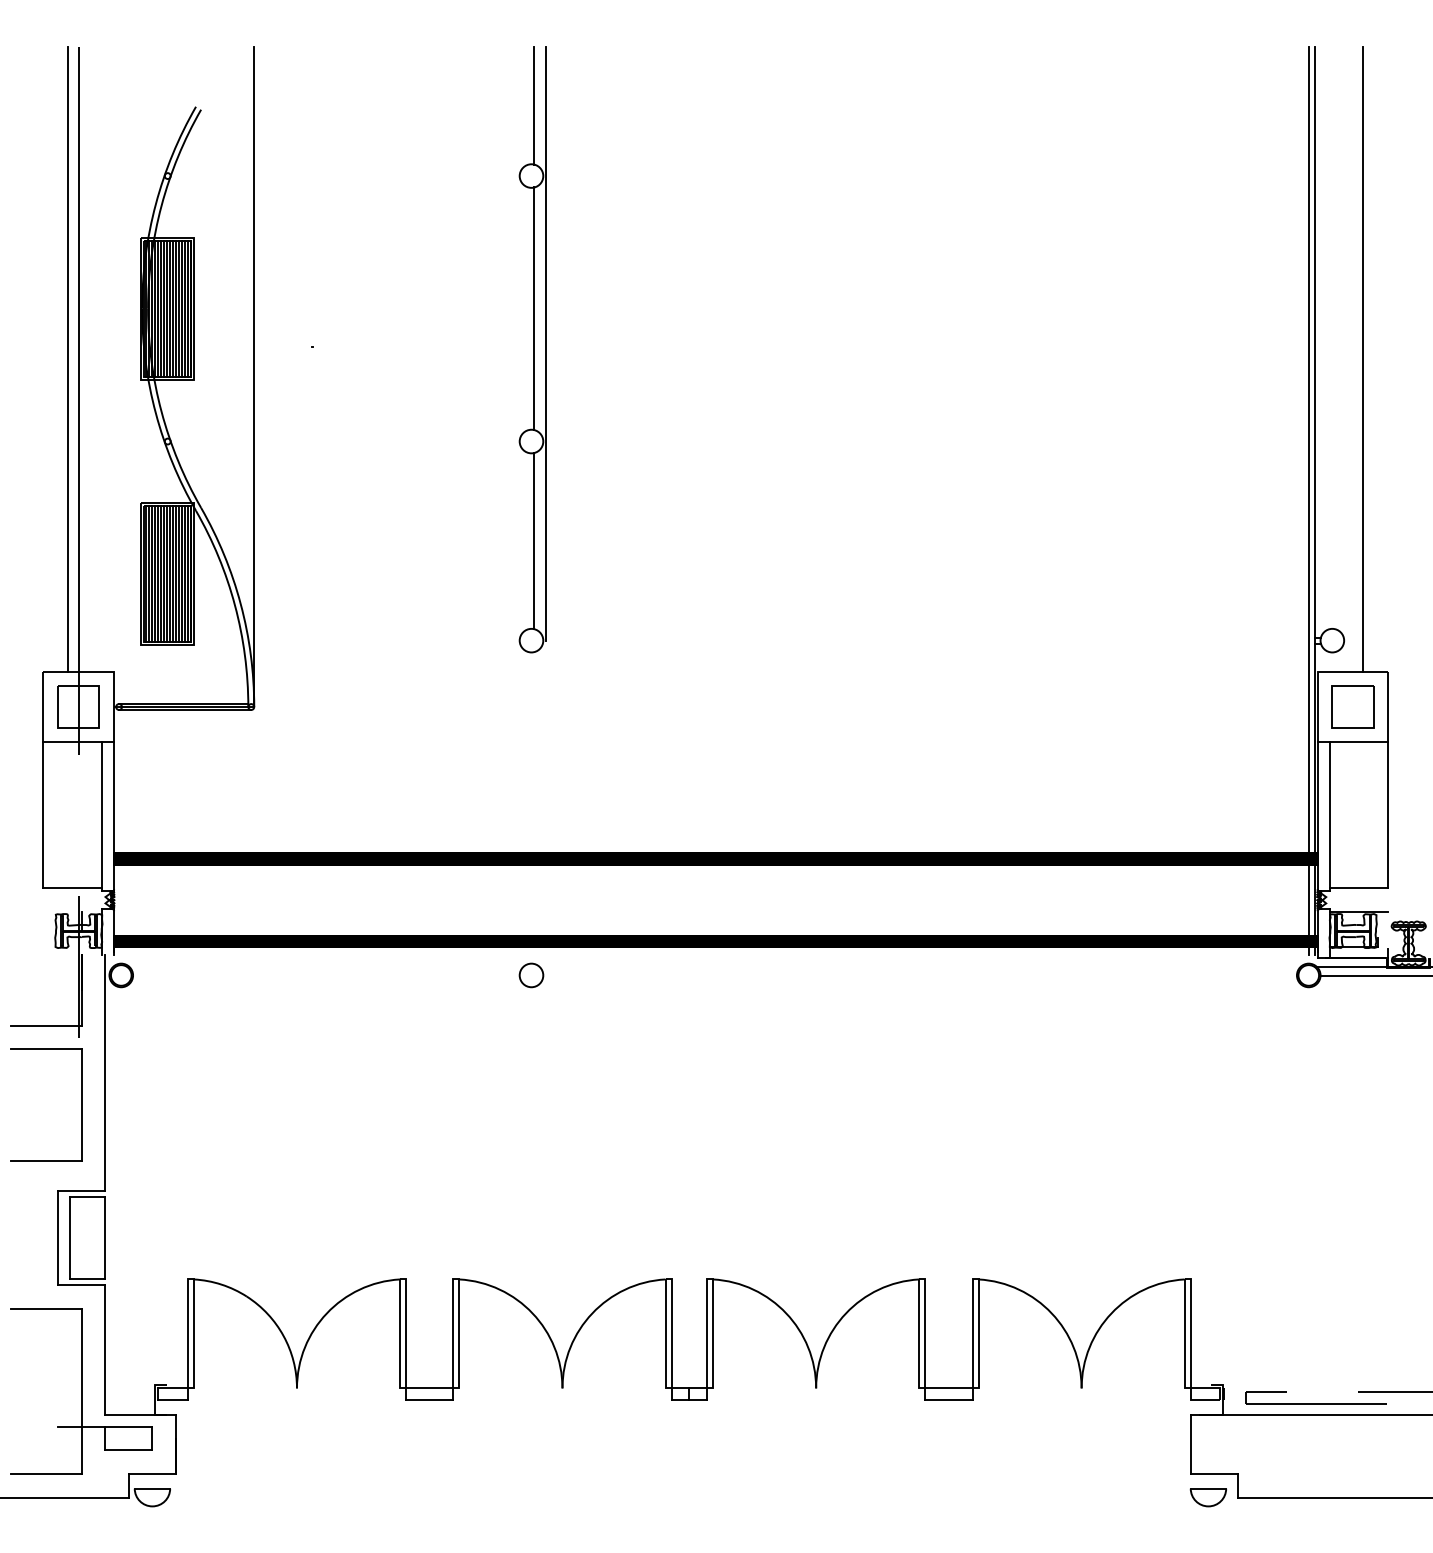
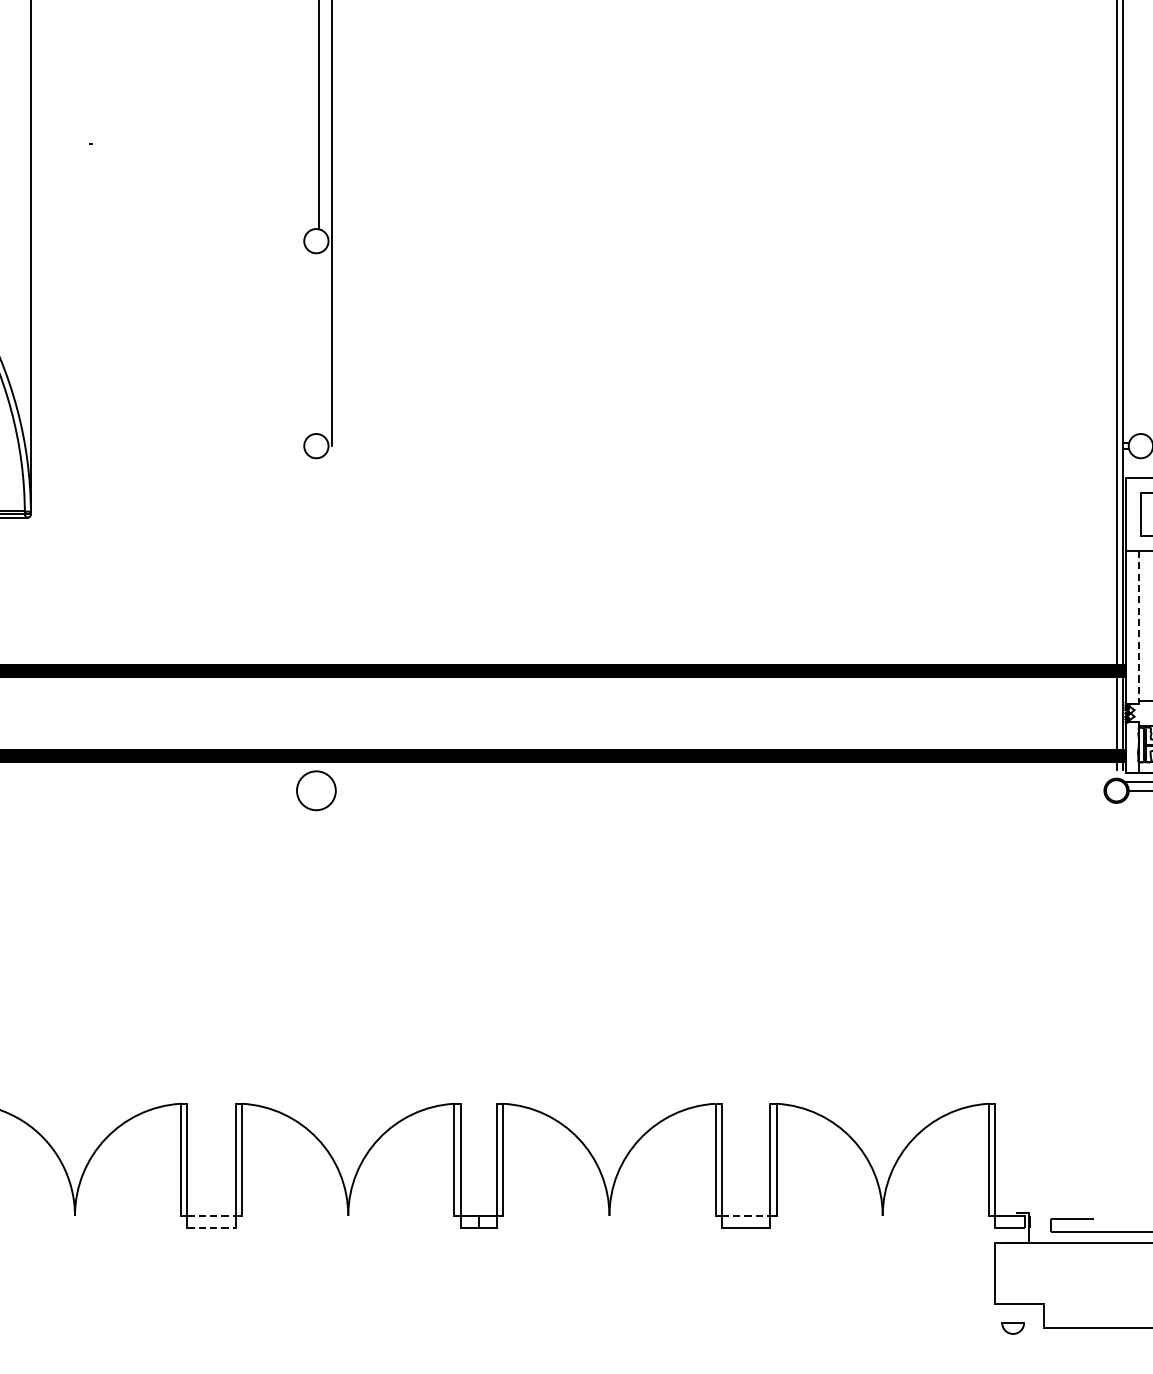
line: (534, 540) -> (319, 343), removed
line: (1330, 817) -> (1138, 628), solid -> dashed
circle: (531, 975) -> (316, 790), size x1.6
line: (429, 1388) -> (211, 1216), solid -> dashed
line: (948, 1388) -> (745, 1216), solid -> dashed
line: (429, 1400) -> (211, 1228), solid -> dashed
part: (1207, 1497) -> (1012, 1328), size x0.6

